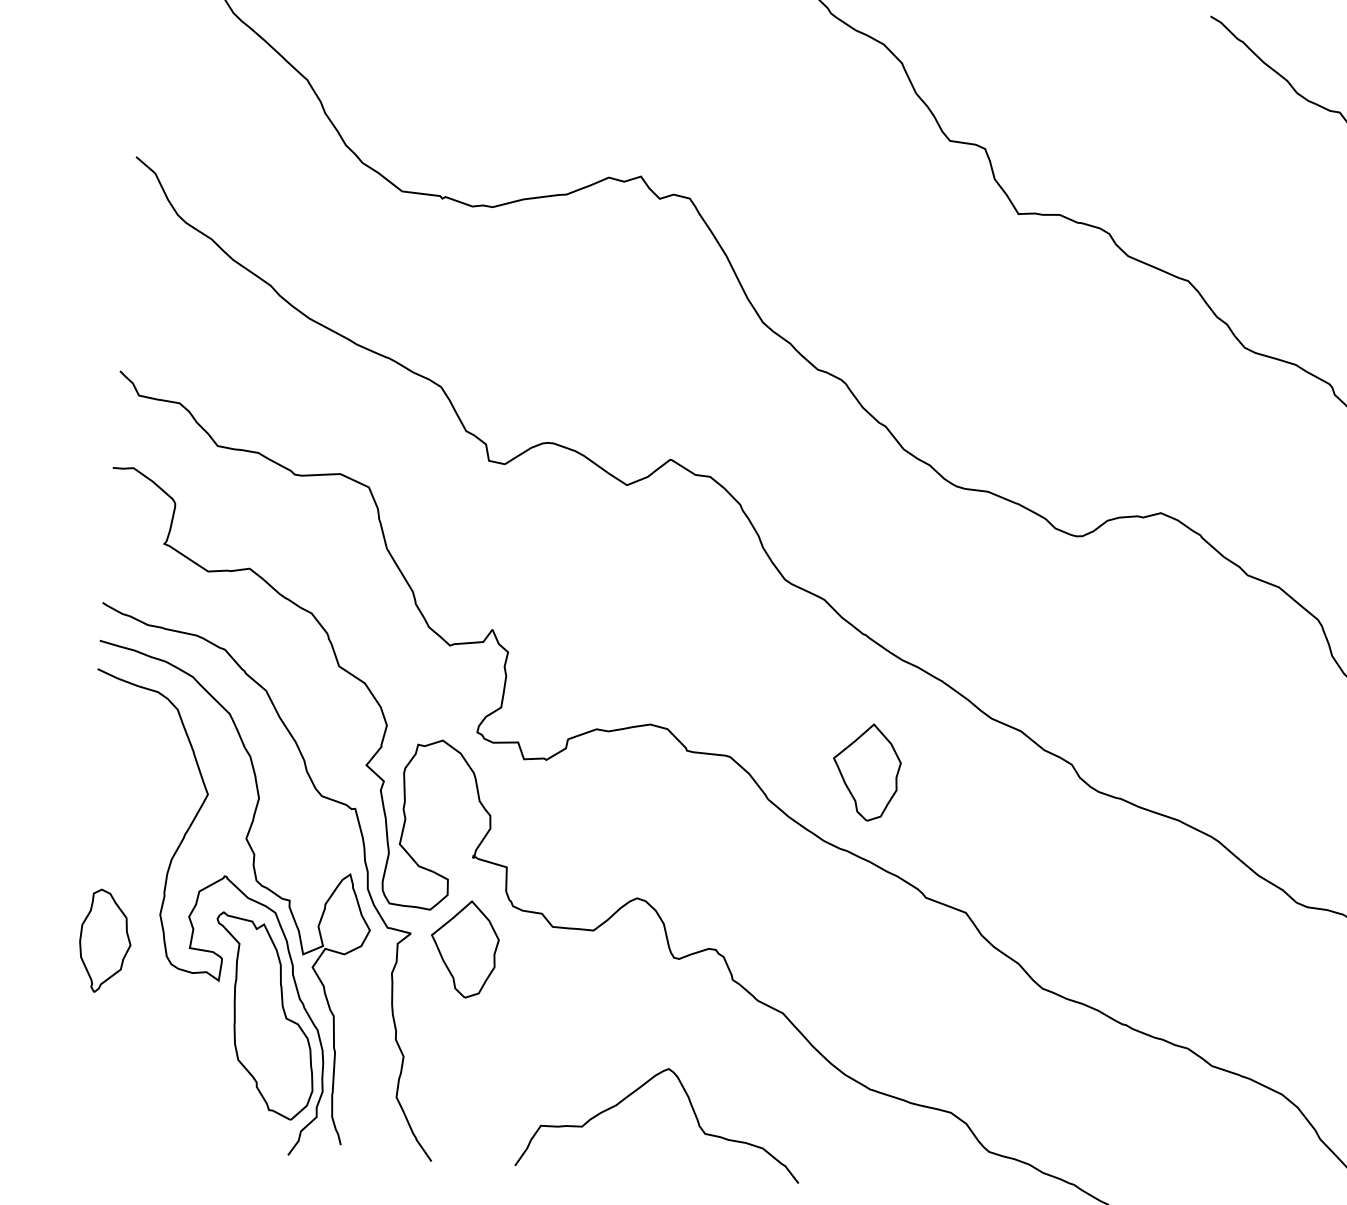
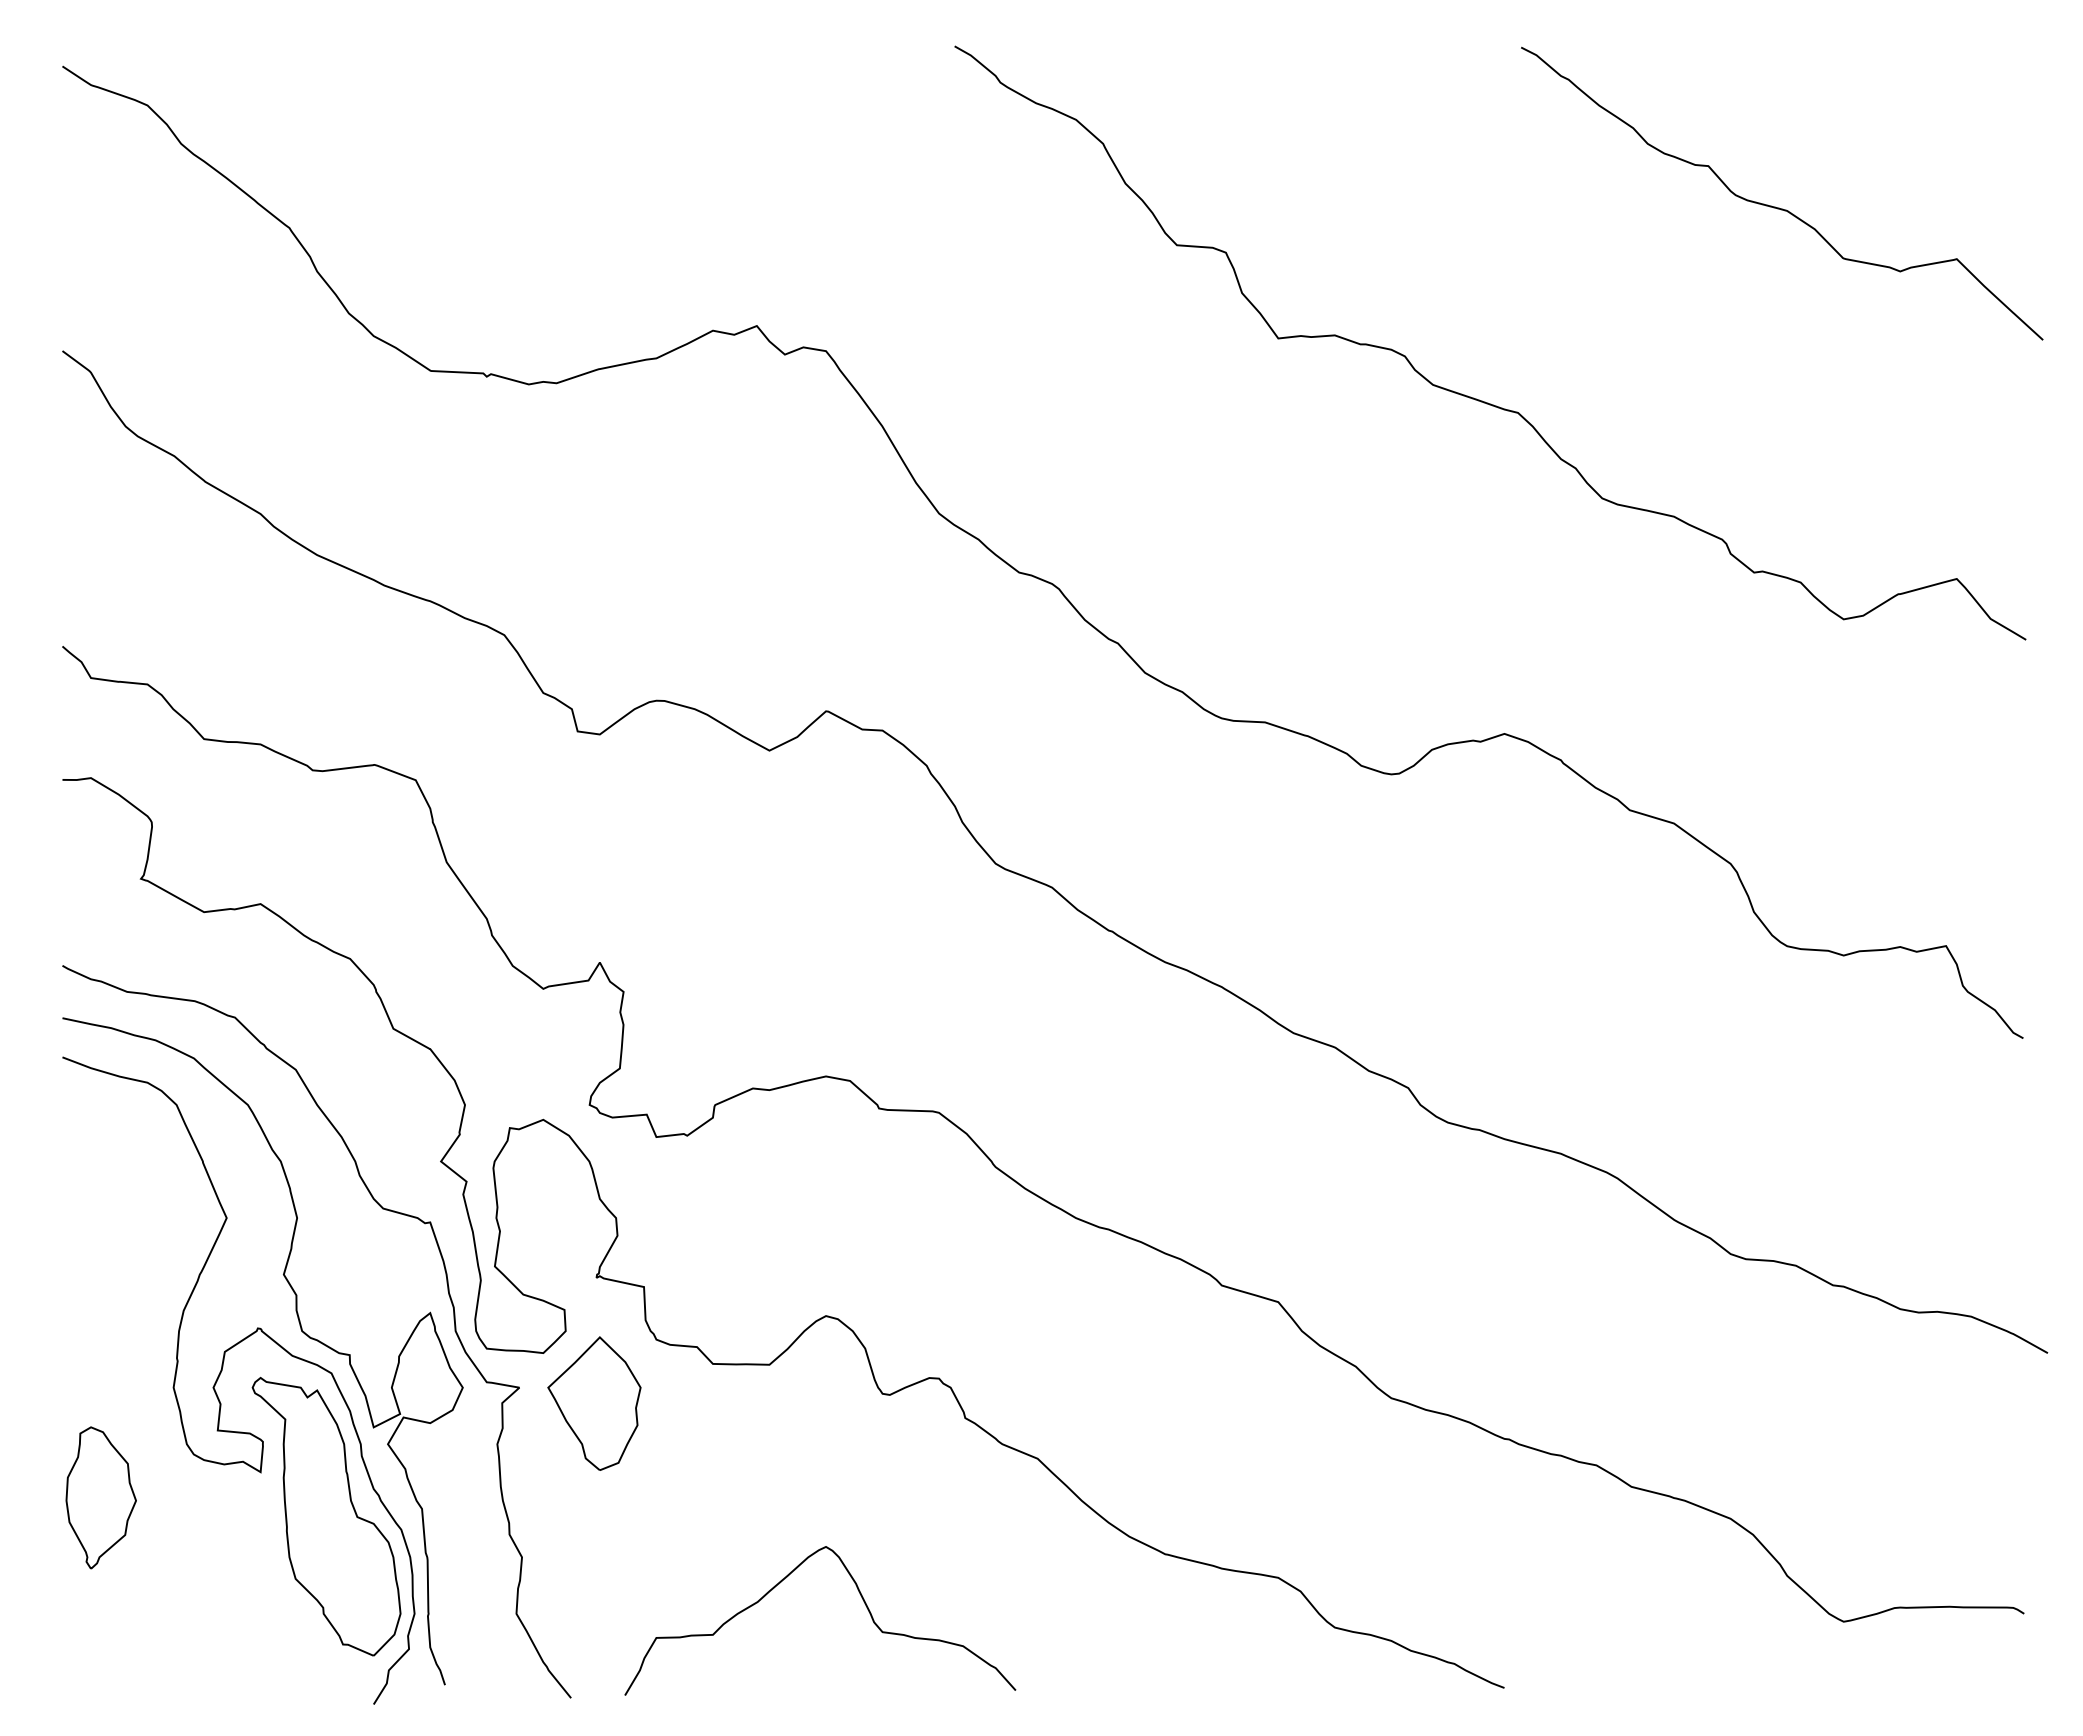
part: (866, 772) -> (1127, 1119), removed
part: (104, 941) -> (100, 1497), moved
curve: (692, 1109) -> (862, 1599), moved

